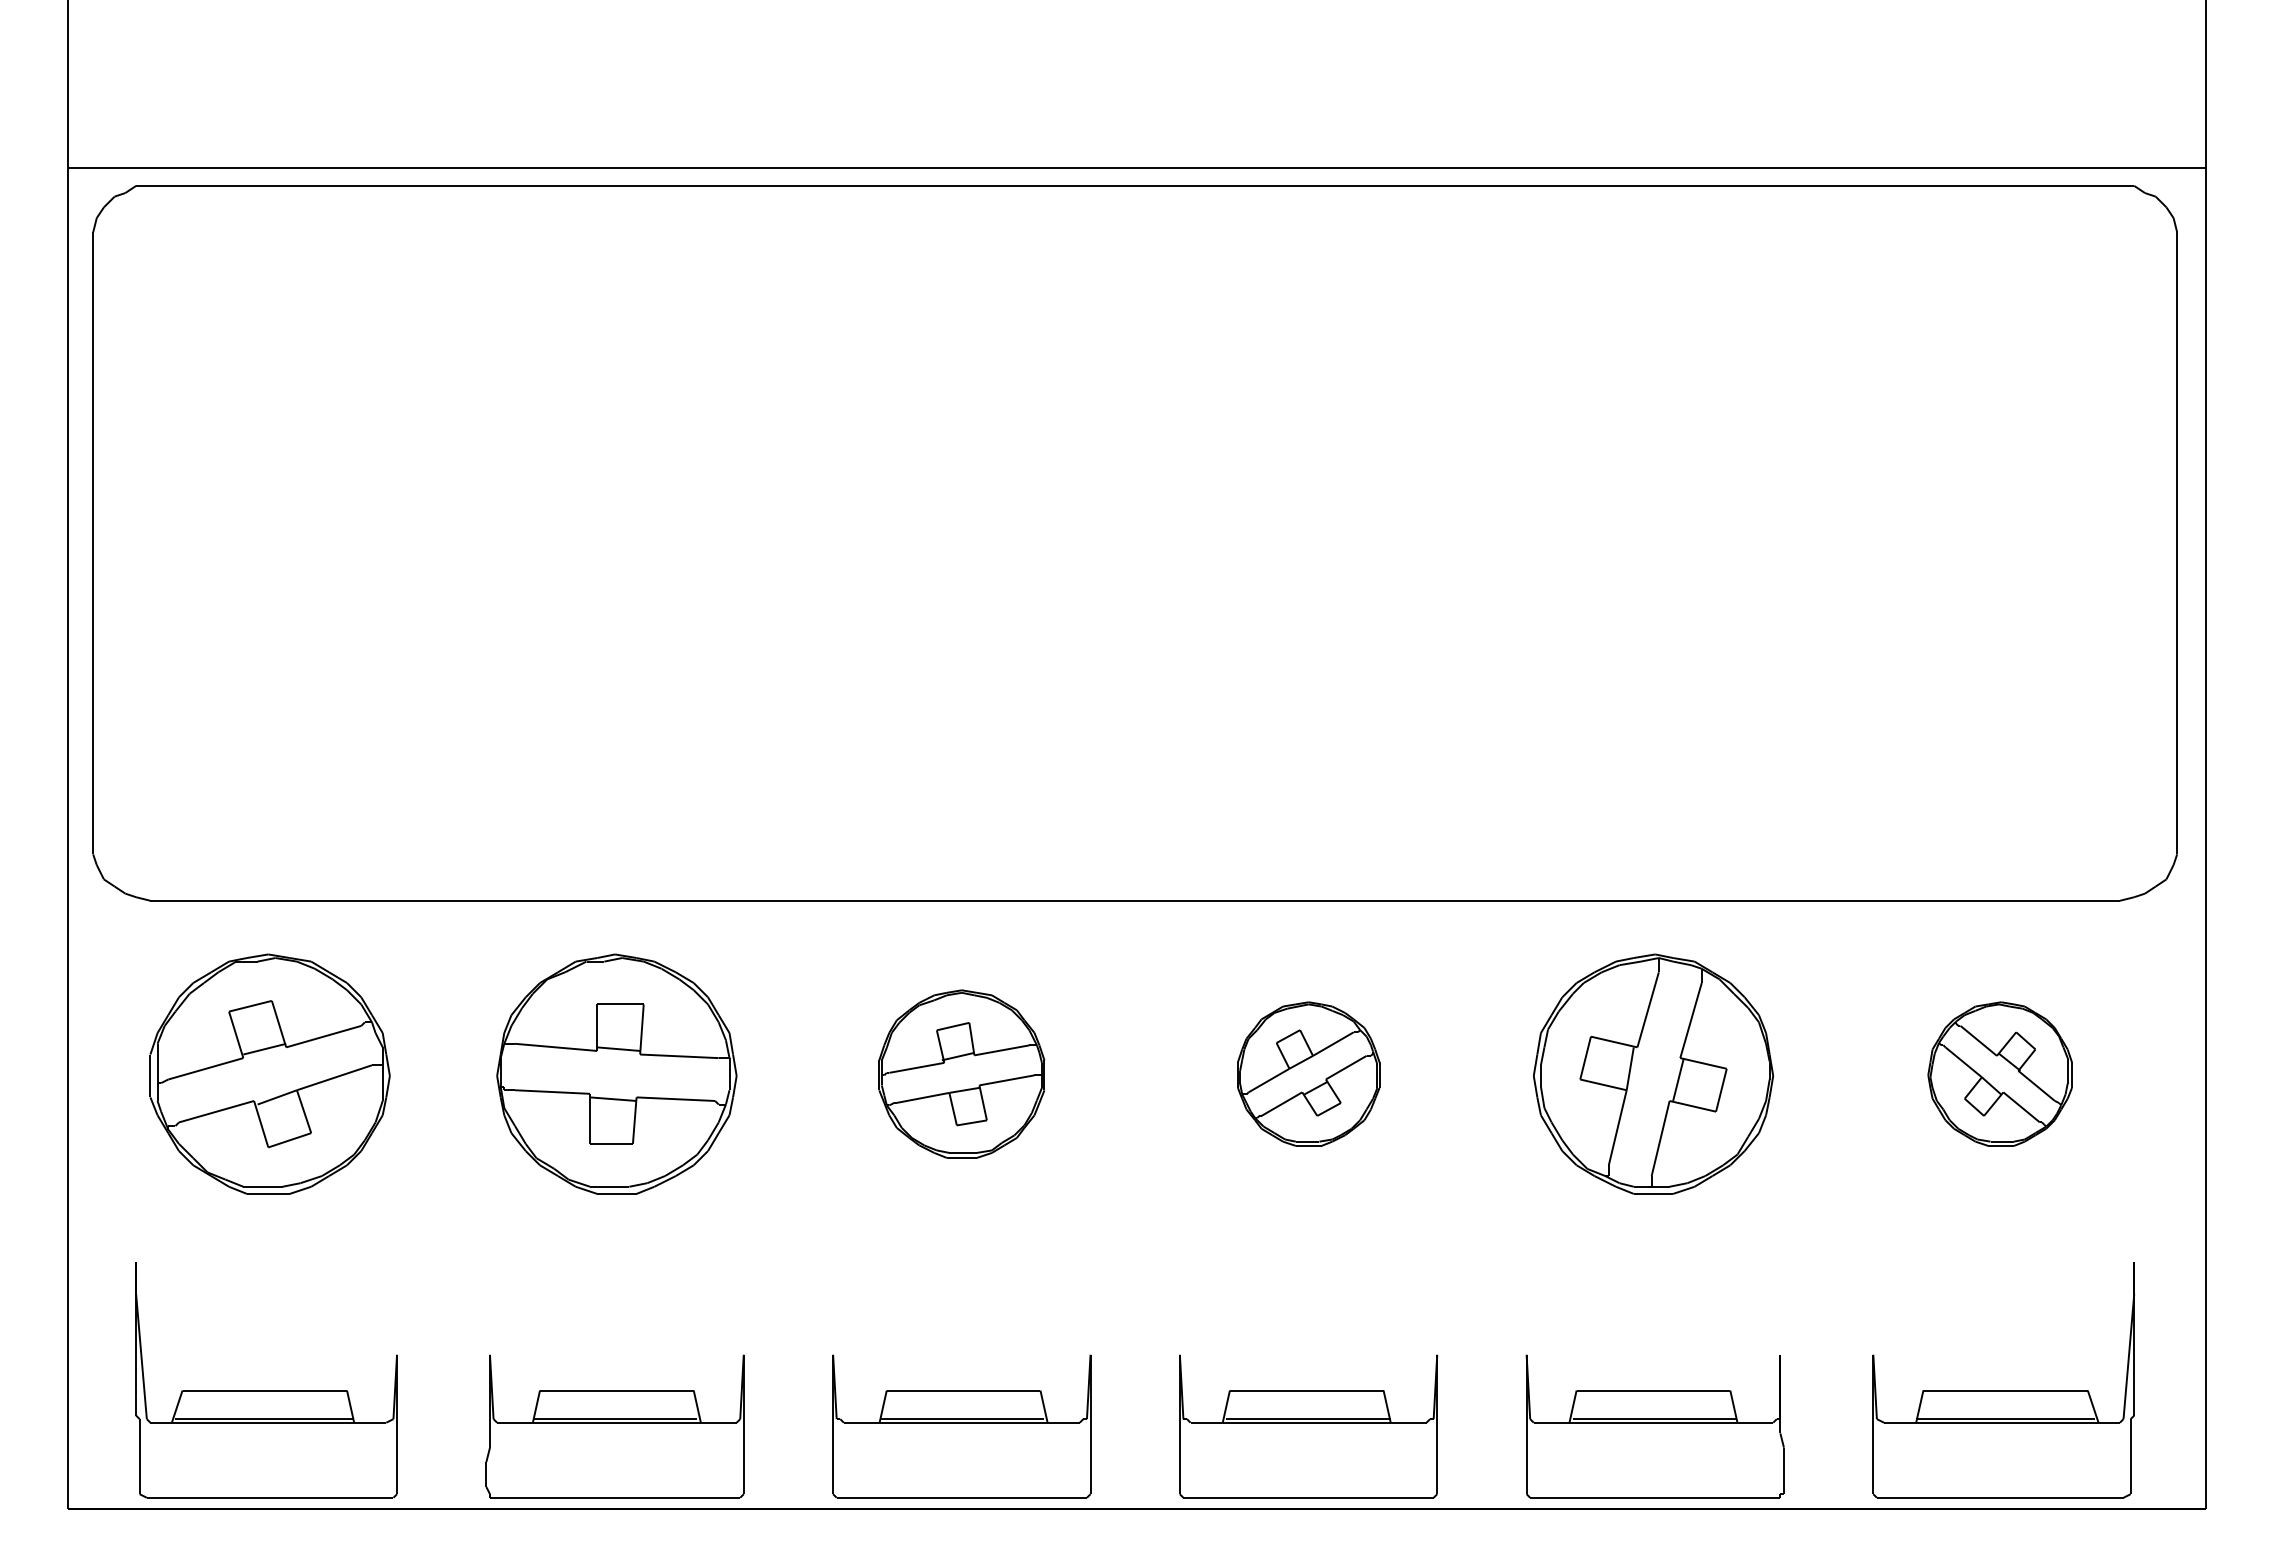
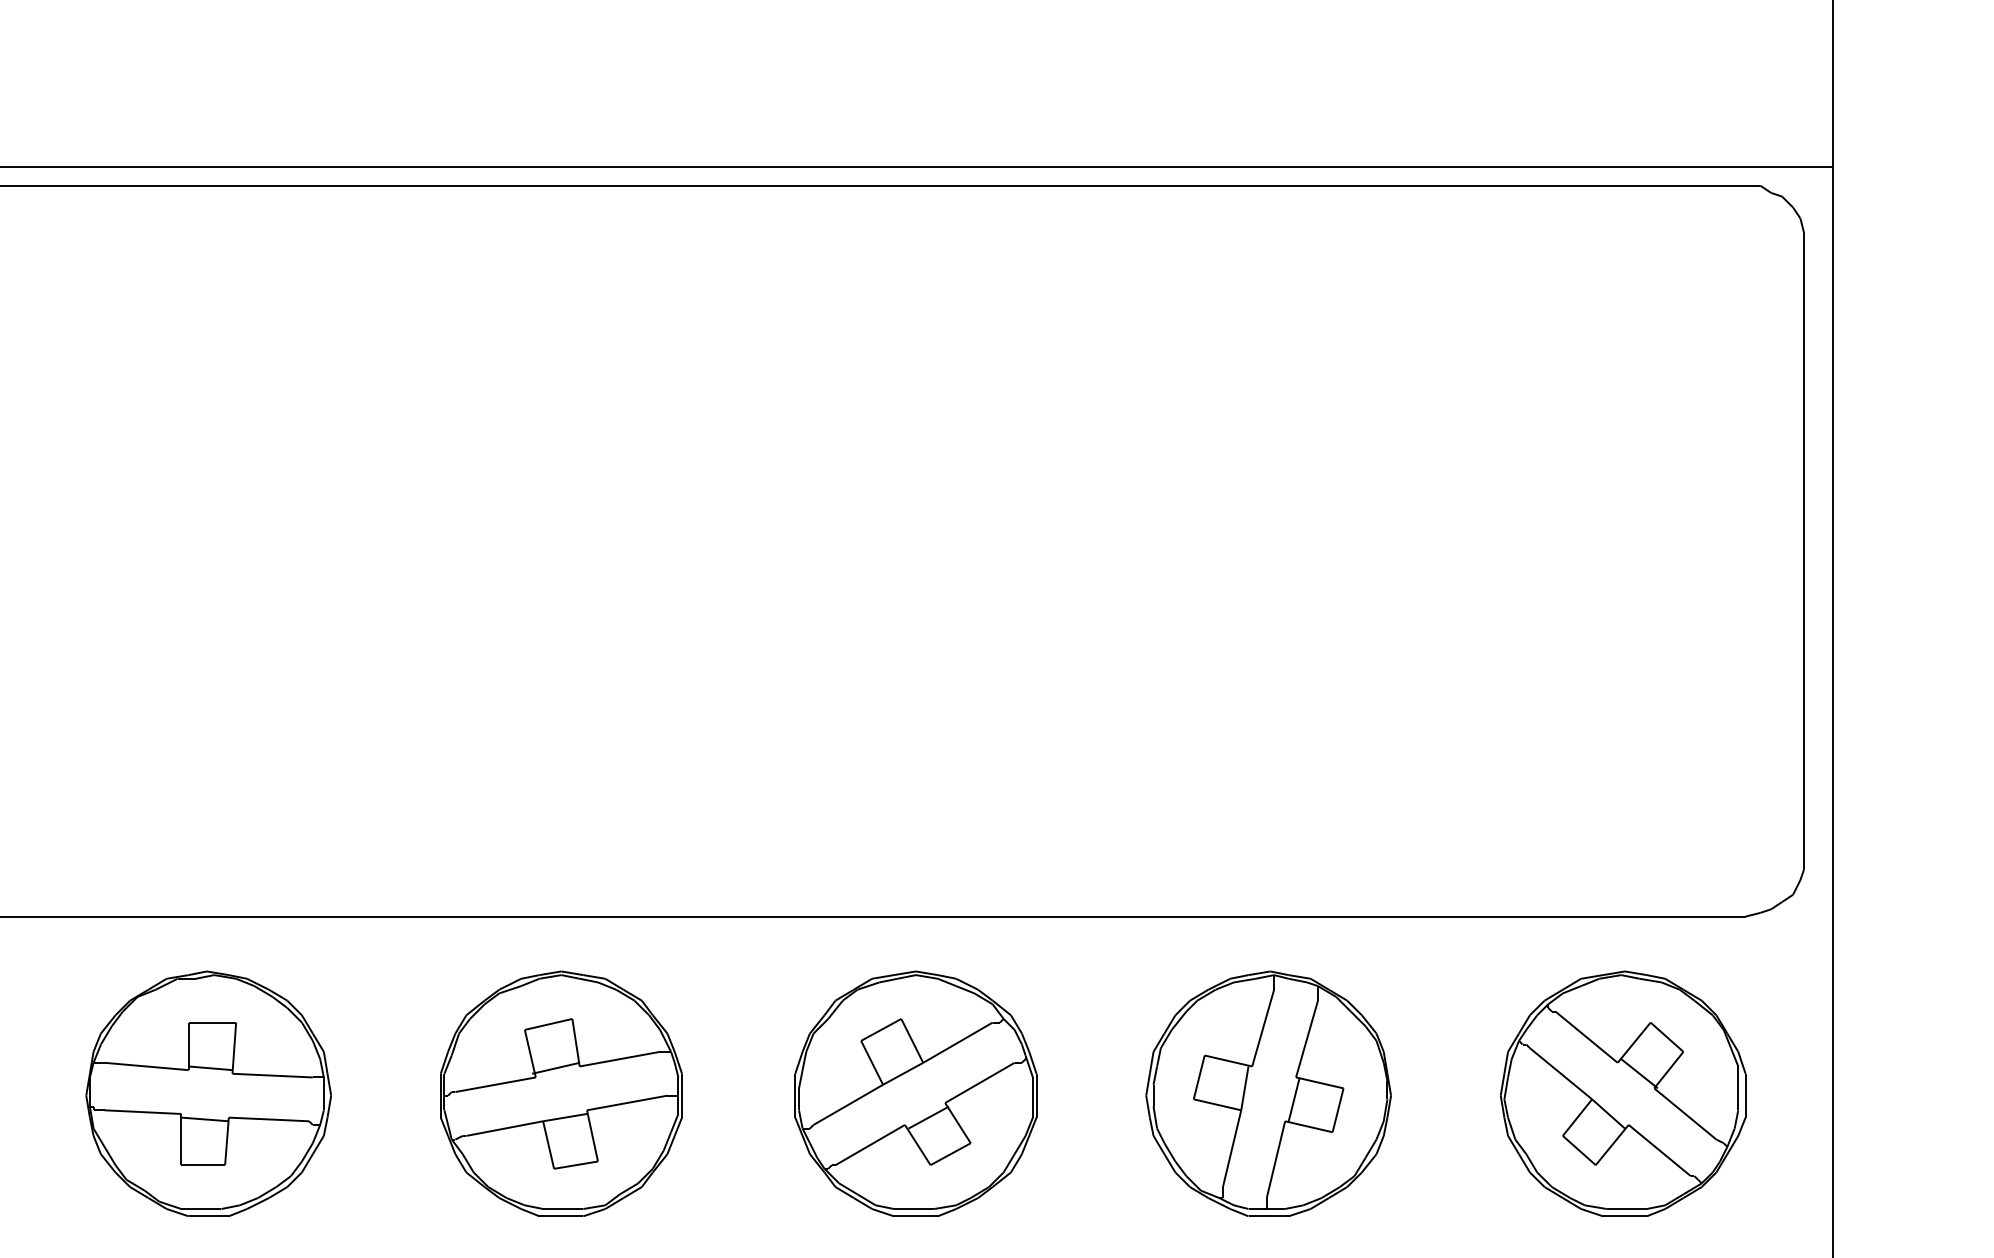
part: (961, 1073) -> (561, 1093), size x1.43
part: (1308, 1073) -> (915, 1093), size x1.67
part: (1999, 1073) -> (1622, 1093), size x1.67

